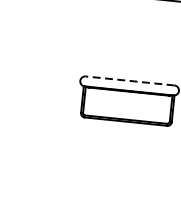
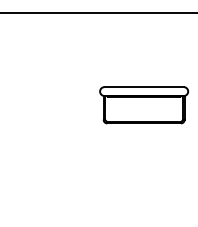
line: (130, 81) -> (144, 87), dashed -> solid

